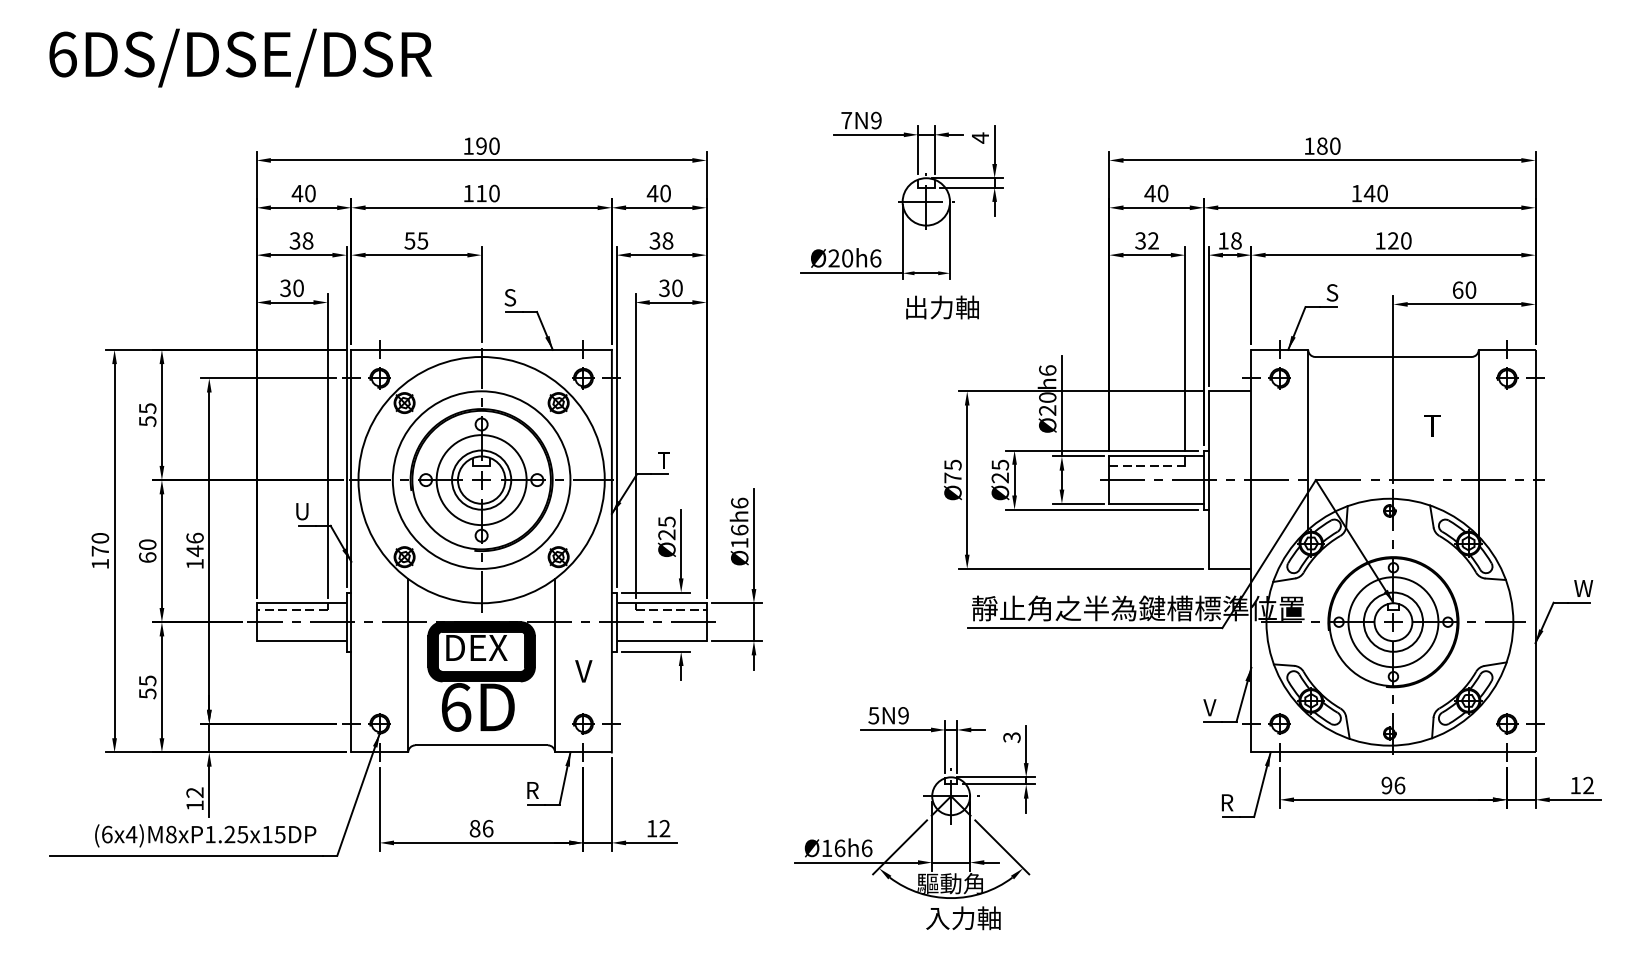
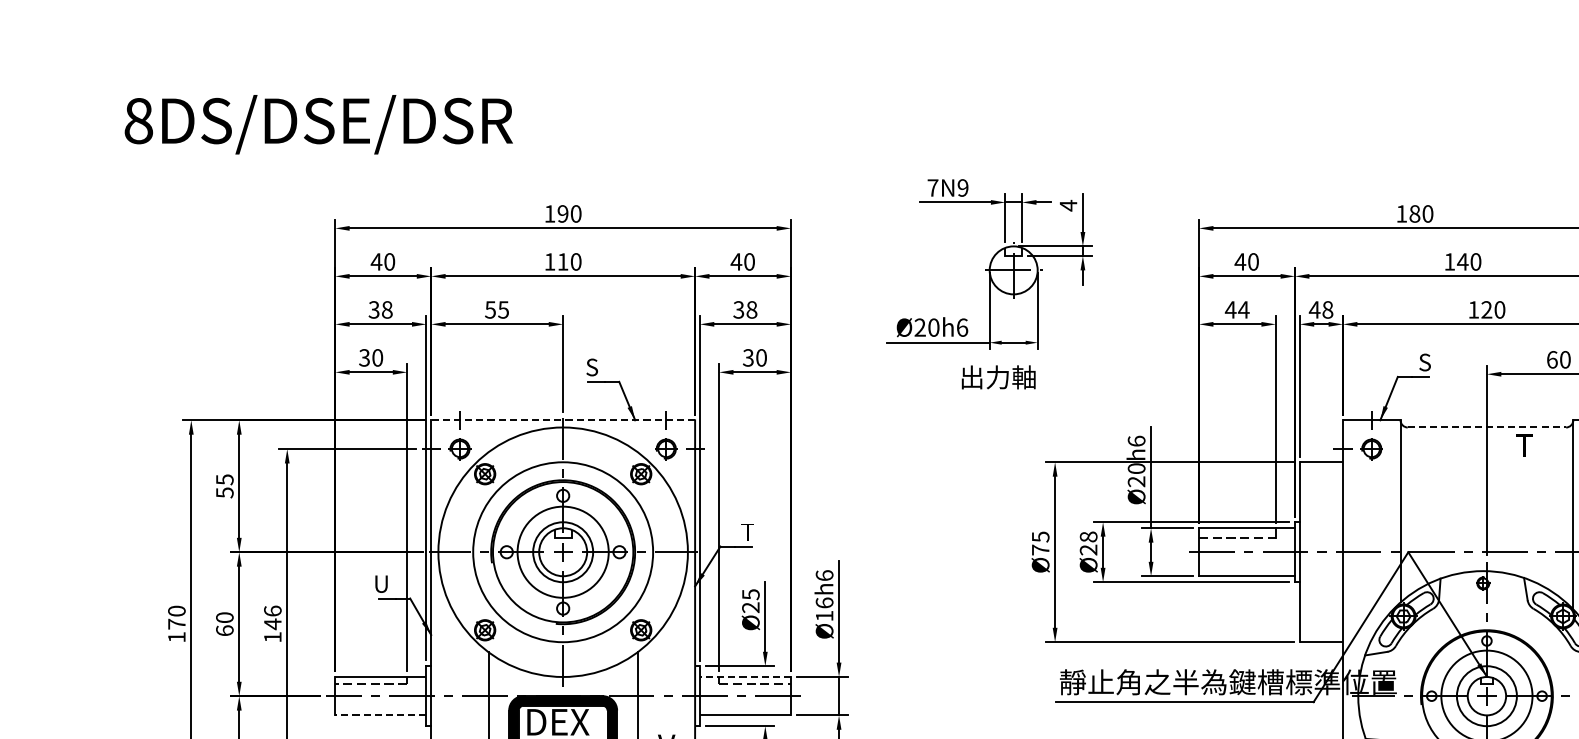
text: (62, 54) -> (138, 121), 6DS/DSE/DSR -> 8DS/DSE/DSR
text: (1146, 240) -> (1236, 309), 32 -> 44
text: (1223, 240) -> (1314, 309), 18 -> 48
text: (942, 307) -> (998, 377), moved
line: (481, 349) -> (563, 419), solid -> dashed
line: (1393, 356) -> (1486, 427), solid -> dashed
text: (1432, 425) -> (1524, 445), moved
text: (999, 464) -> (1087, 536), Ø25 -> Ø28
line: (661, 603) -> (745, 677), solid -> dashed
line: (301, 641) -> (380, 715), solid -> dashed

